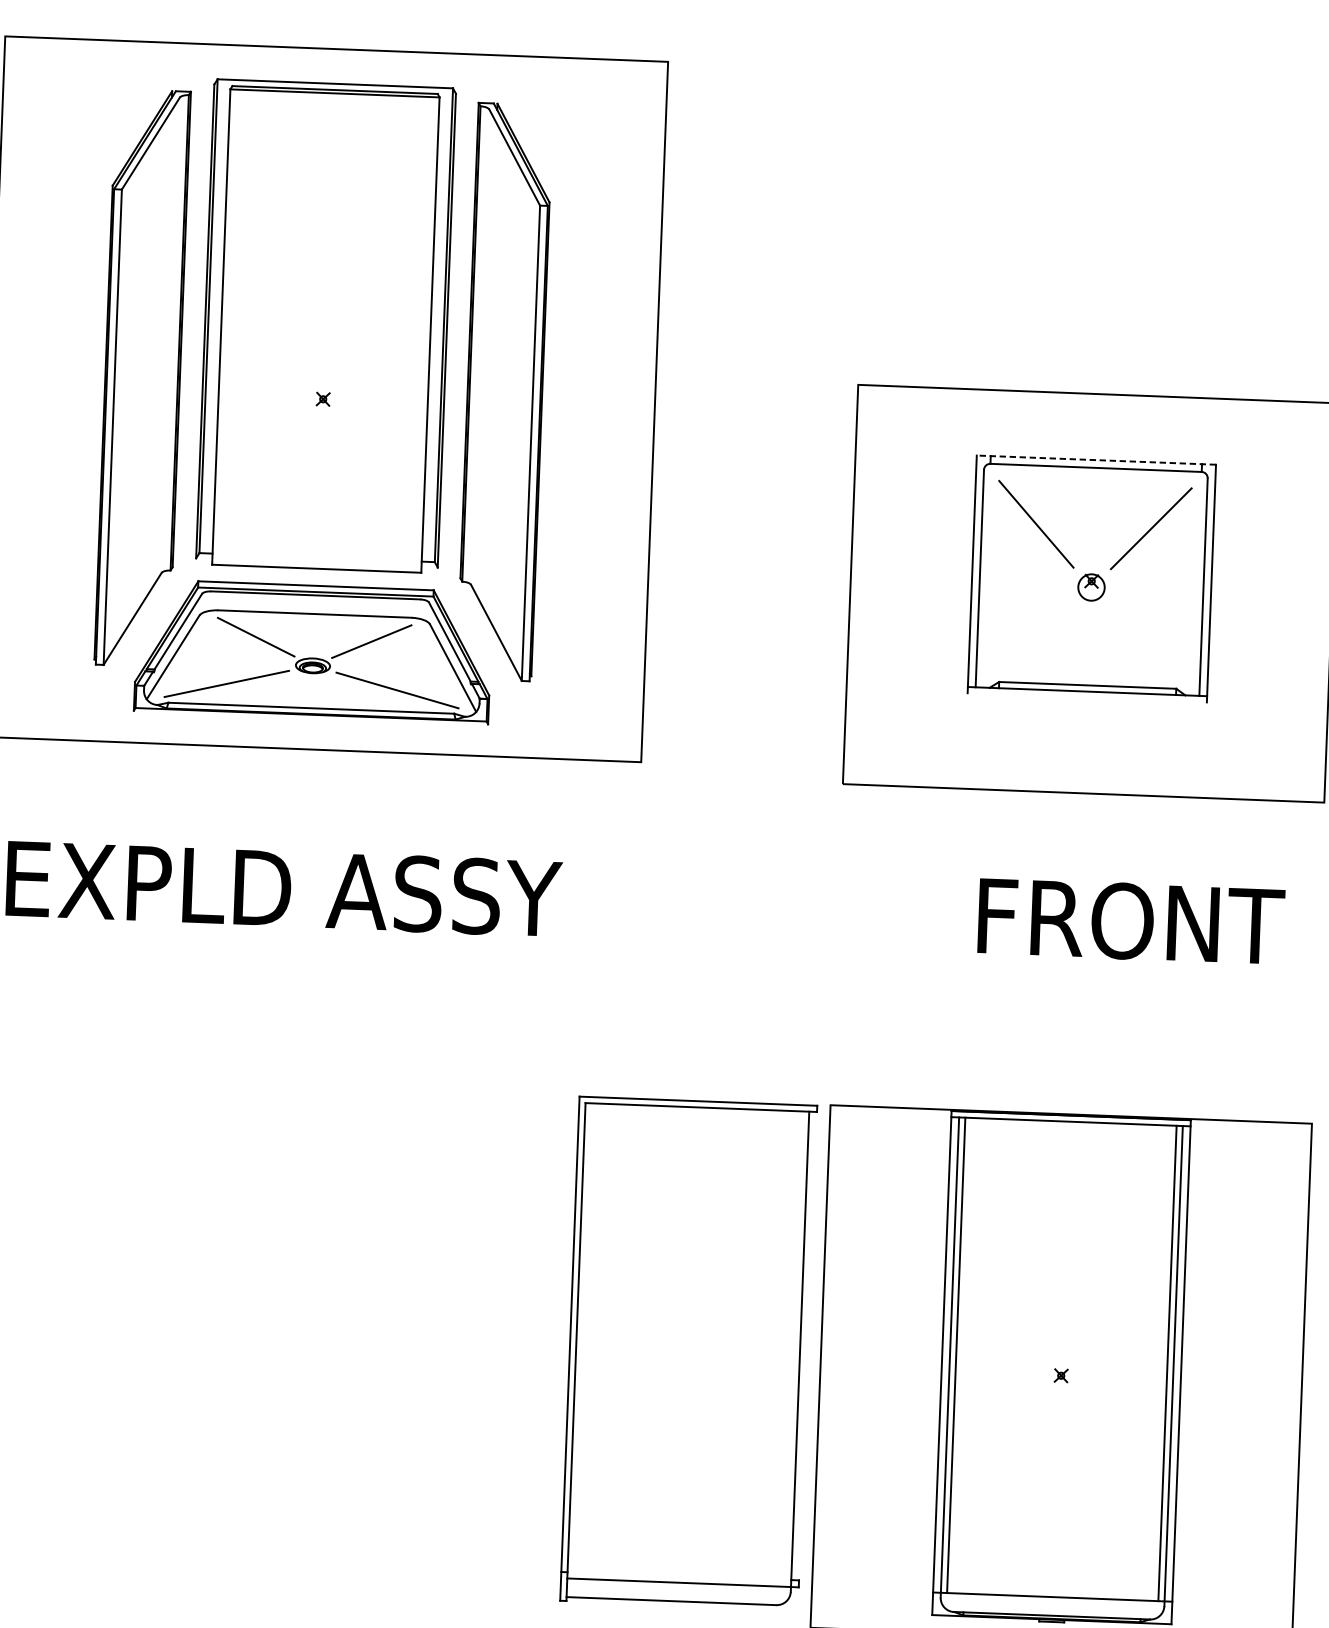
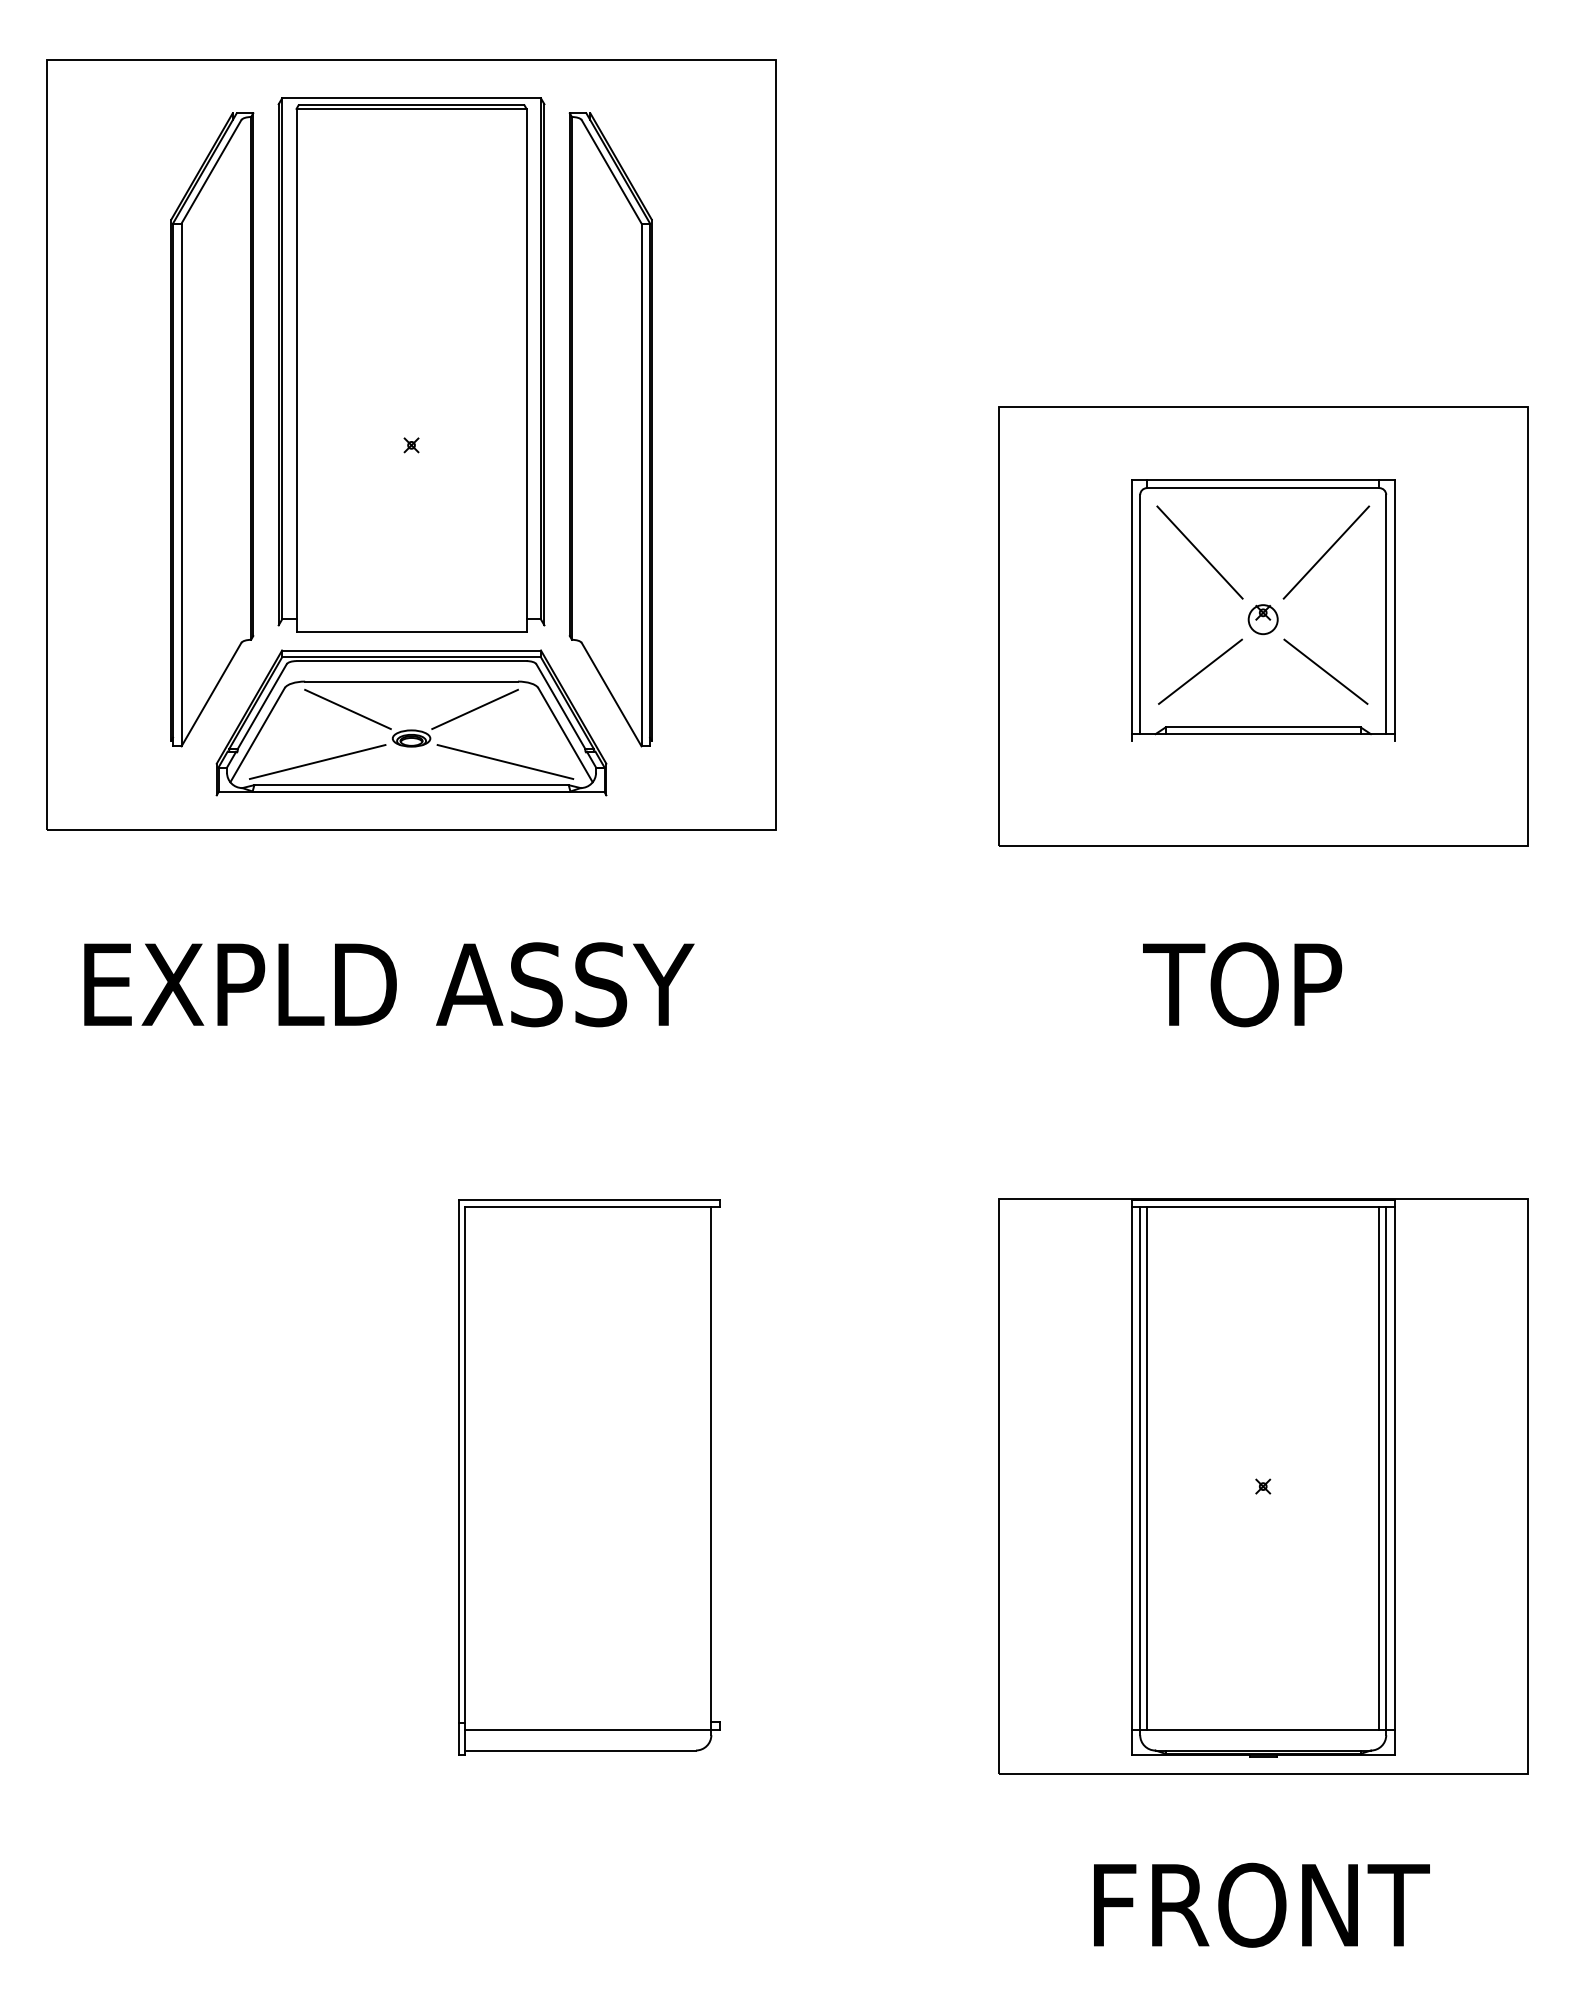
line: (1096, 460) -> (1263, 479), dashed -> solid
line: (1032, 632) -> (1200, 671), added
line: (1146, 636) -> (1325, 671), added
text: (1127, 921) -> (1316, 984), FRONT -> TOP
part: (689, 1353) -> (589, 1477), moved

